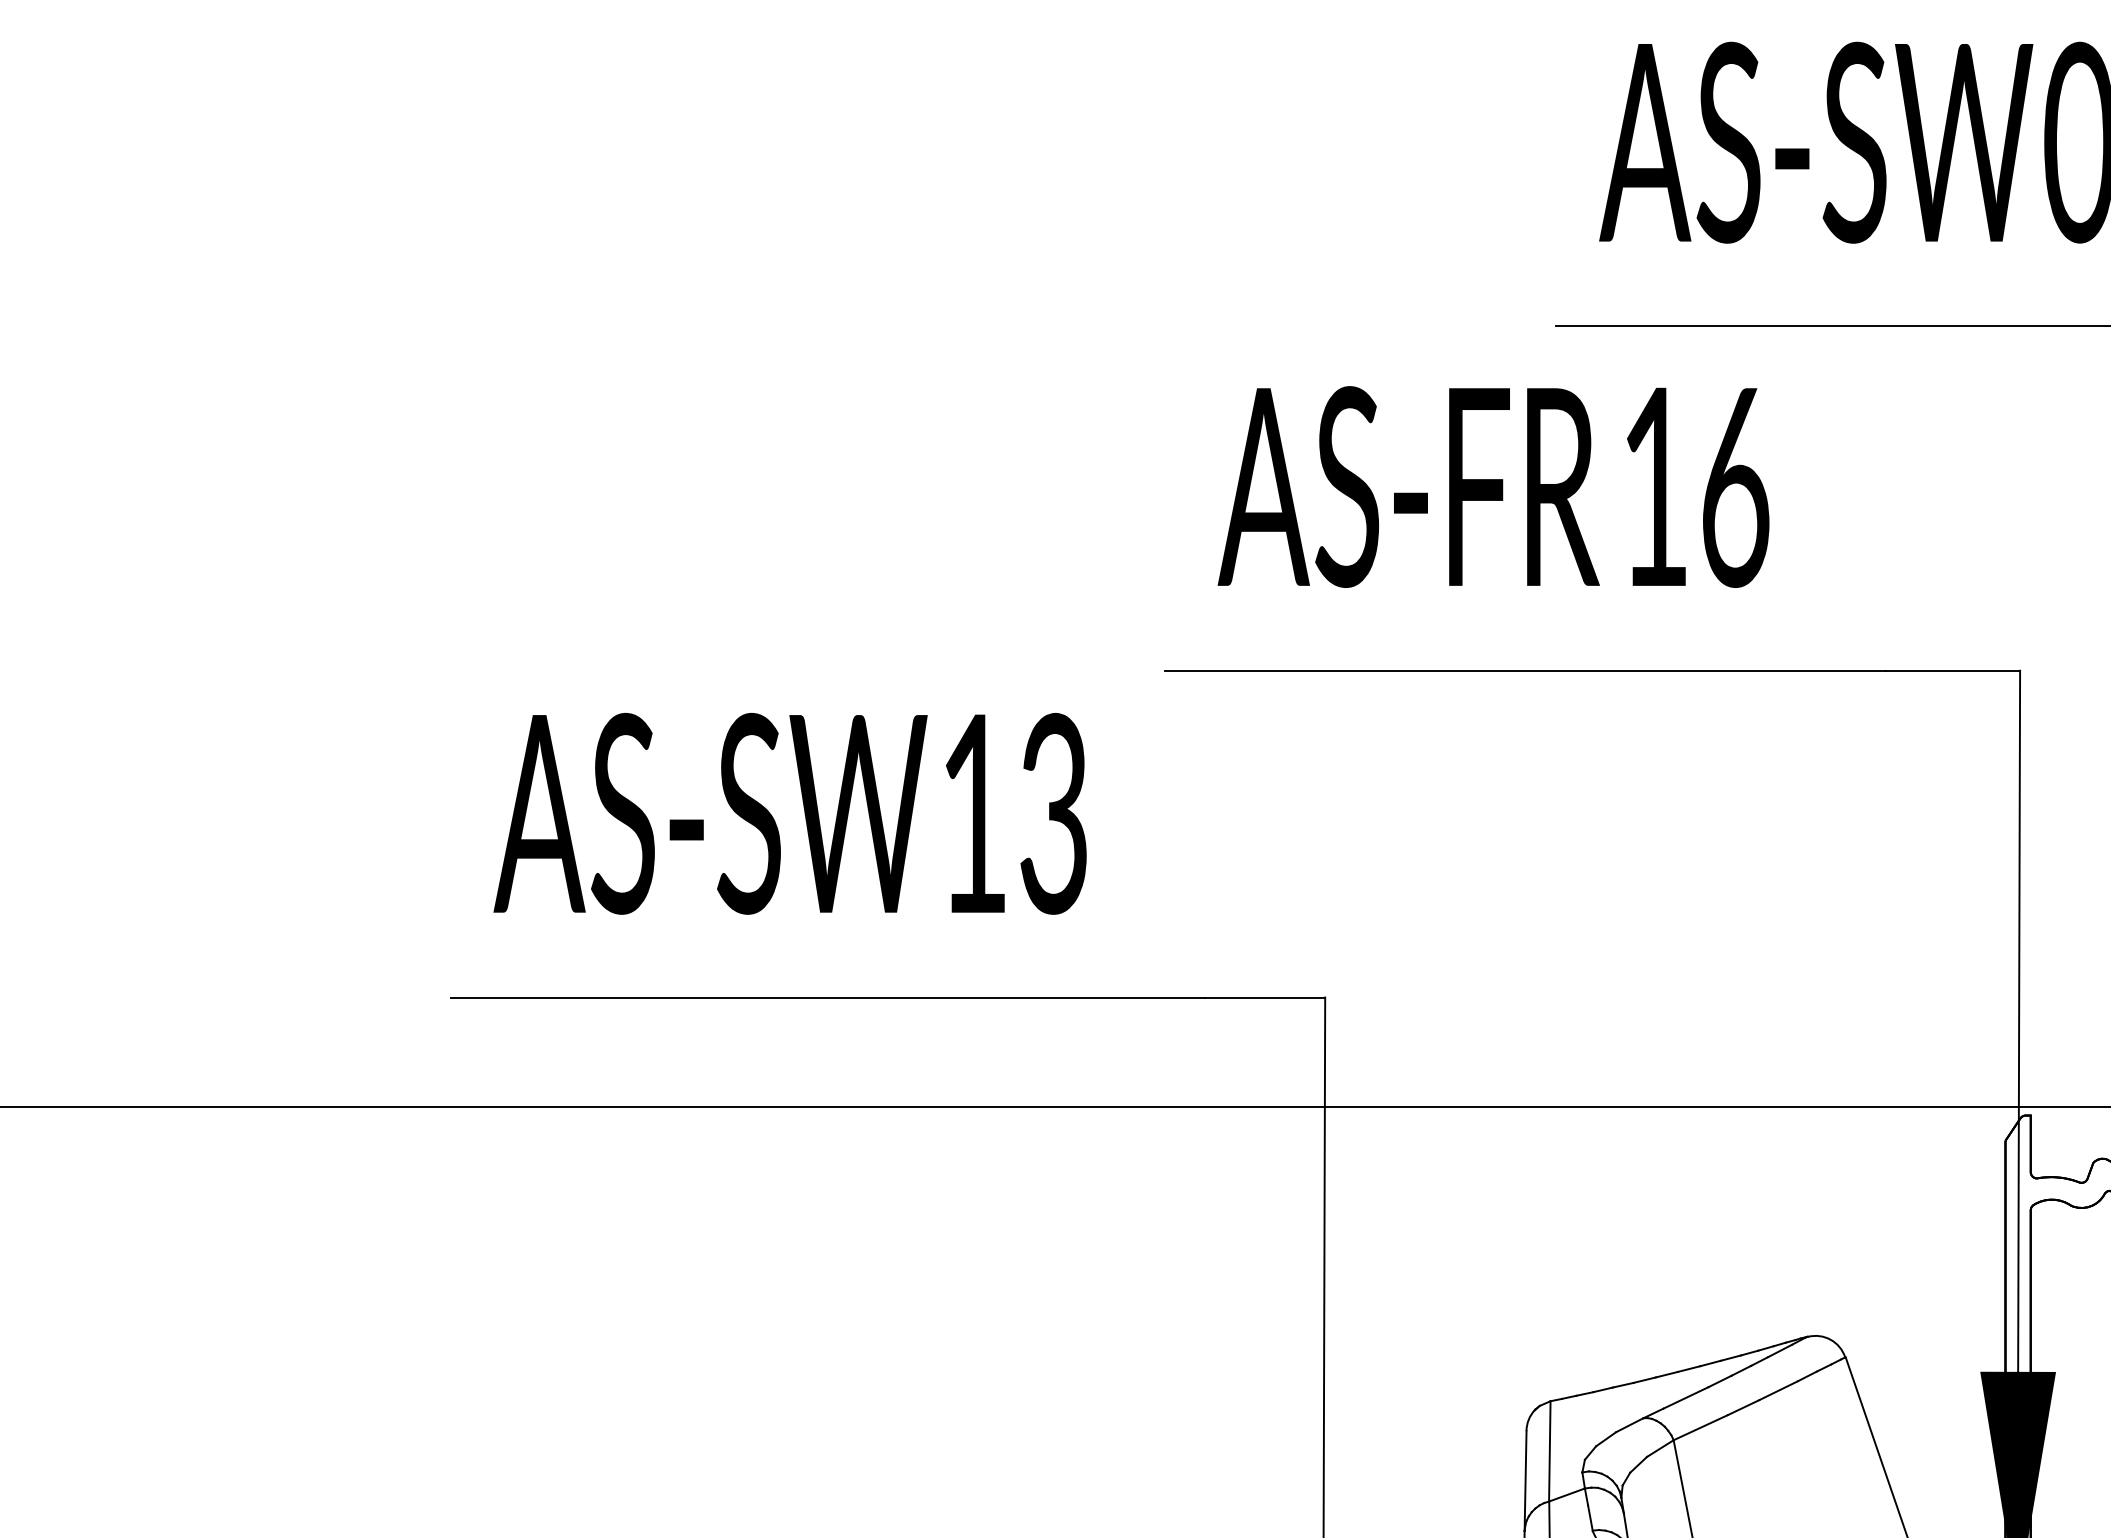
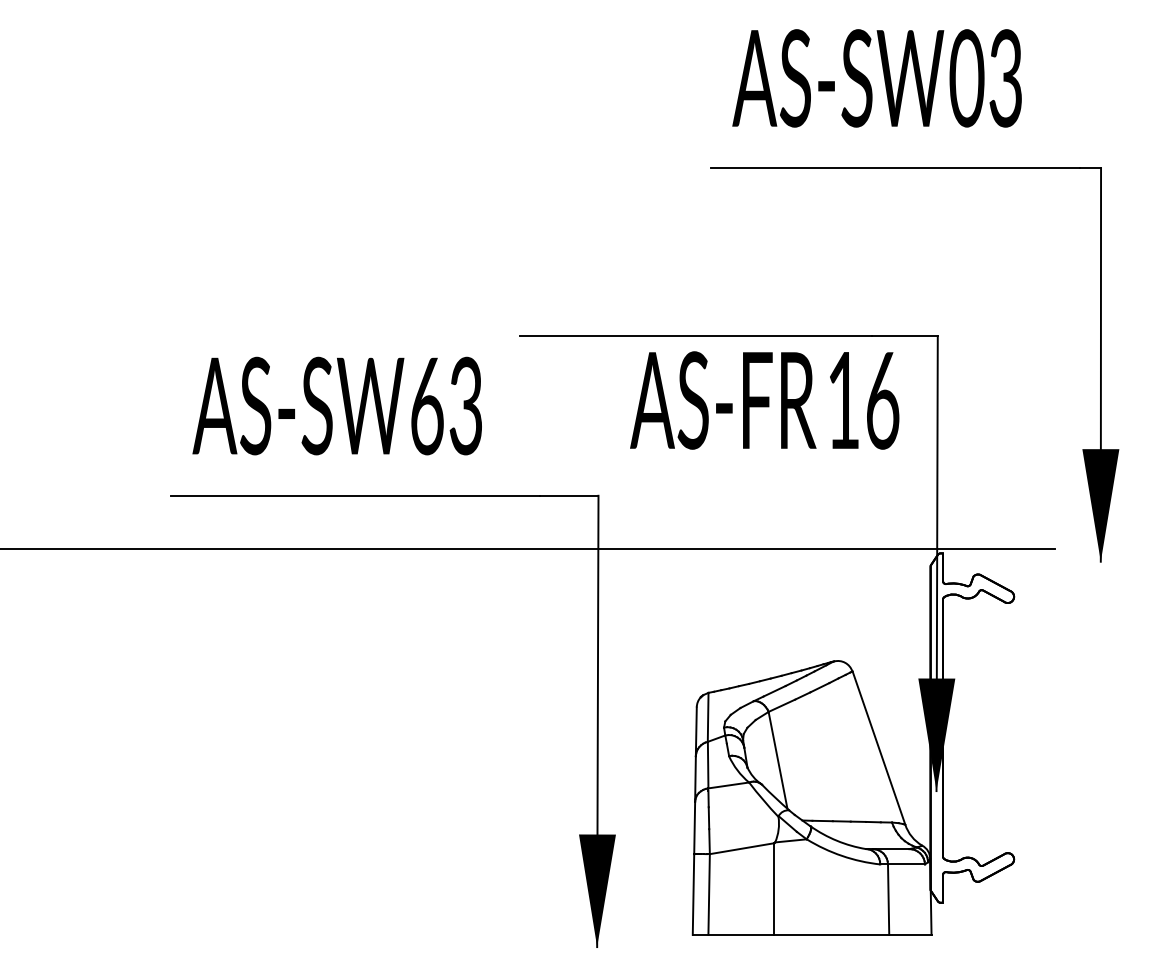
text: (1493, 486) -> (764, 400), moved
text: (974, 814) -> (427, 406), 13 -> 63

